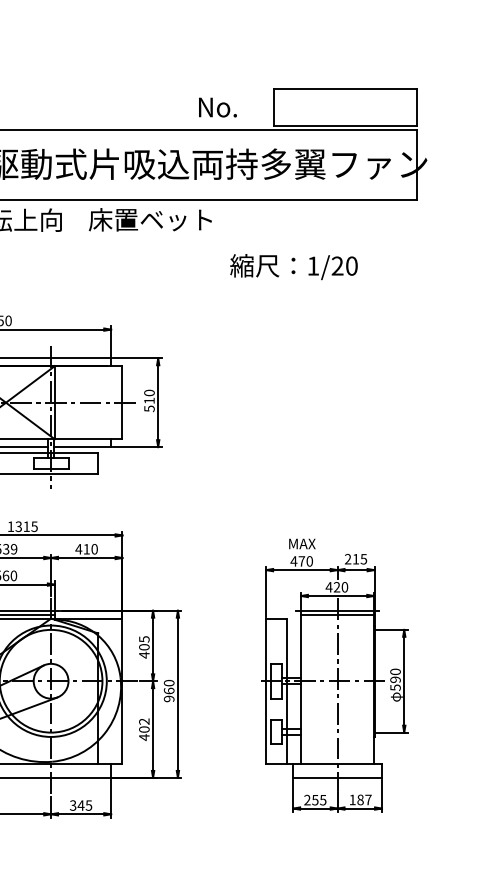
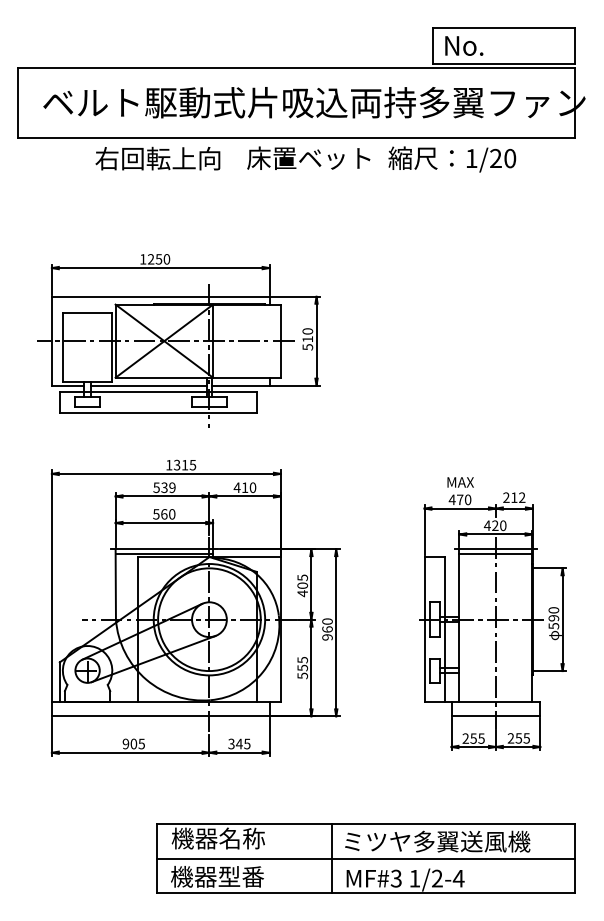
text: (218, 107) -> (464, 45), moved
text: (294, 267) -> (452, 159), moved
text: (364, 559) -> (522, 497), 215 -> 212
text: (144, 729) -> (302, 667), 402 -> 555
text: (360, 800) -> (518, 738), 187 -> 255

